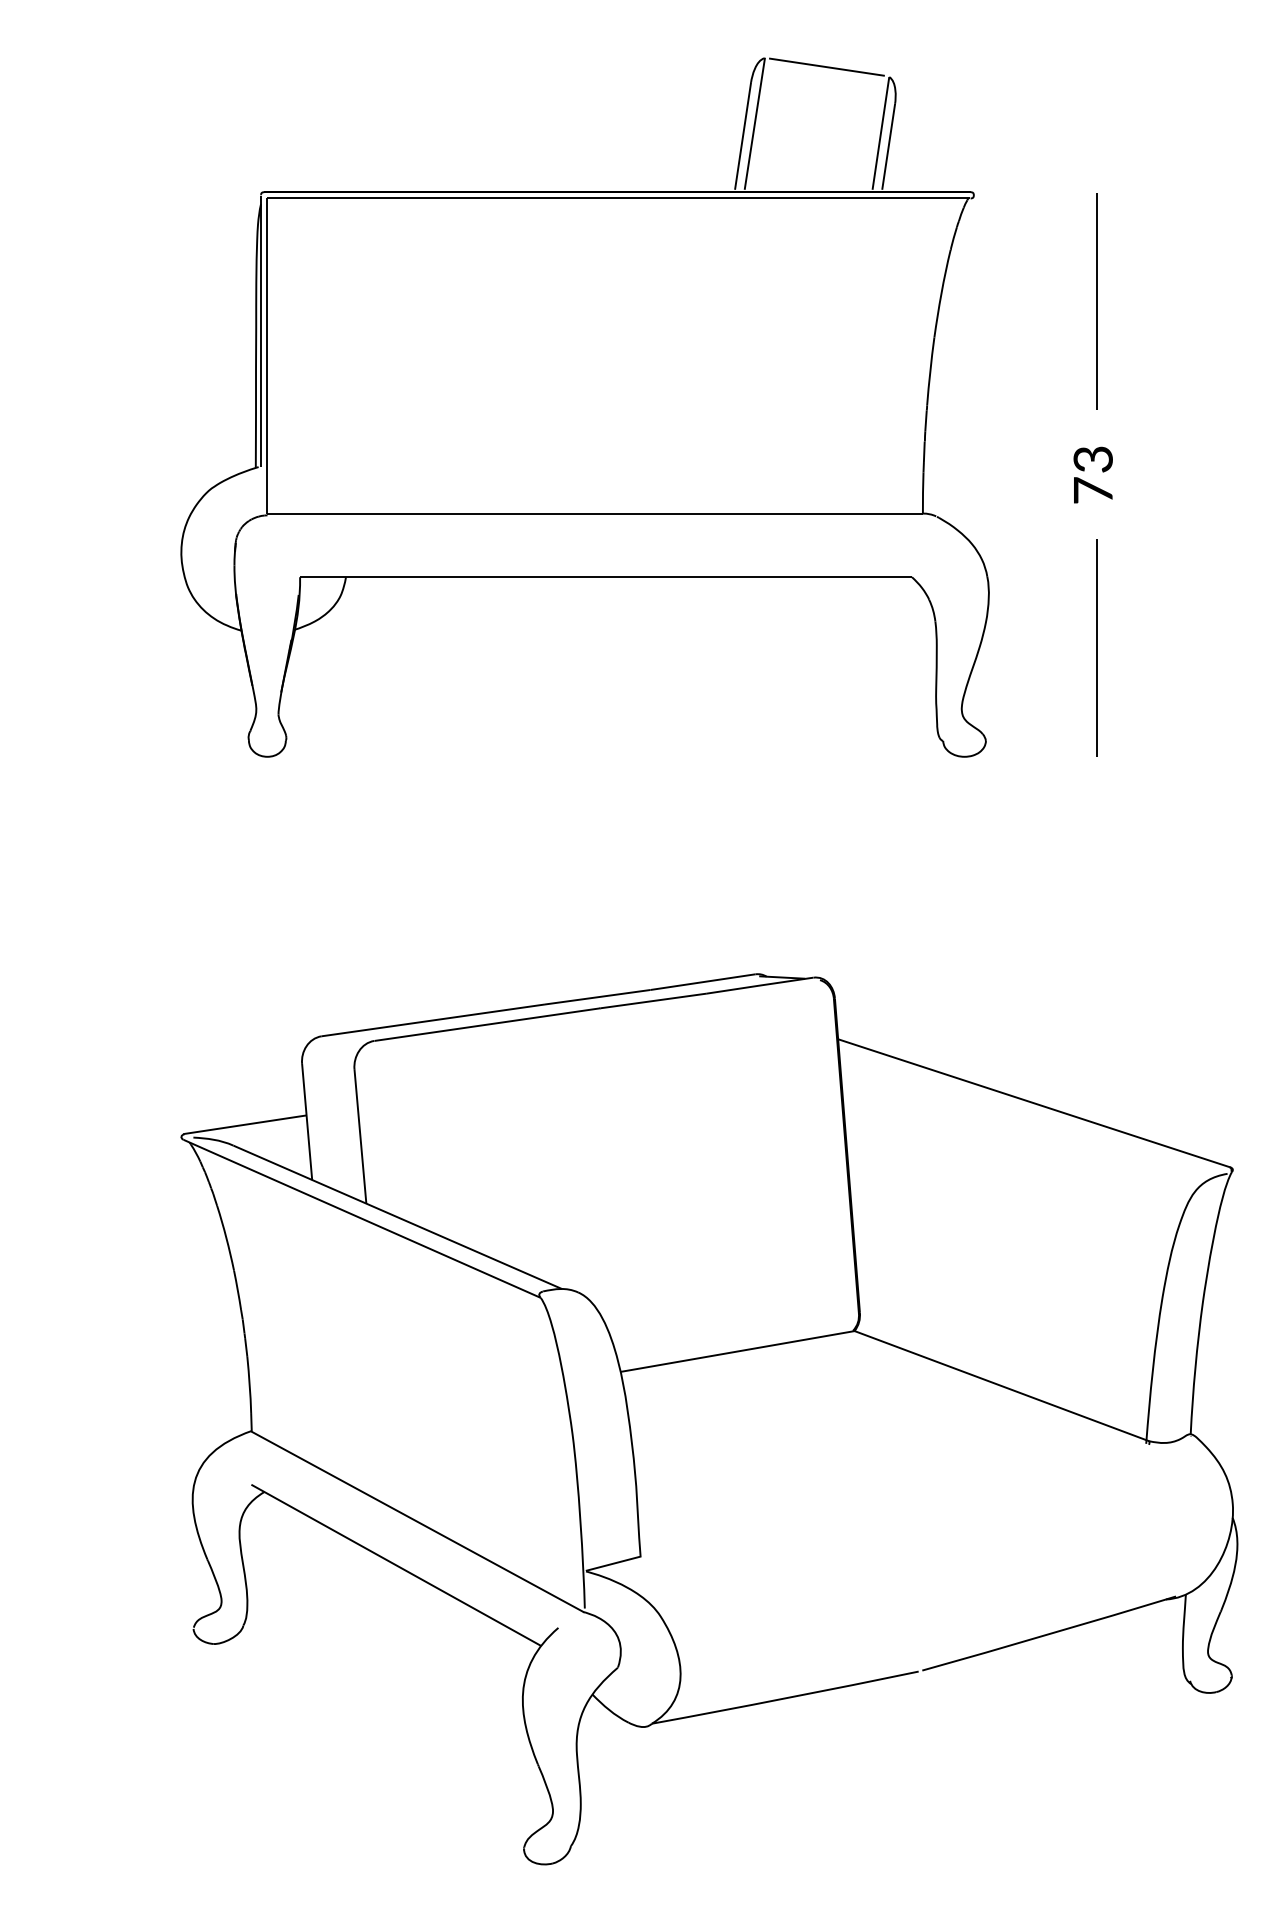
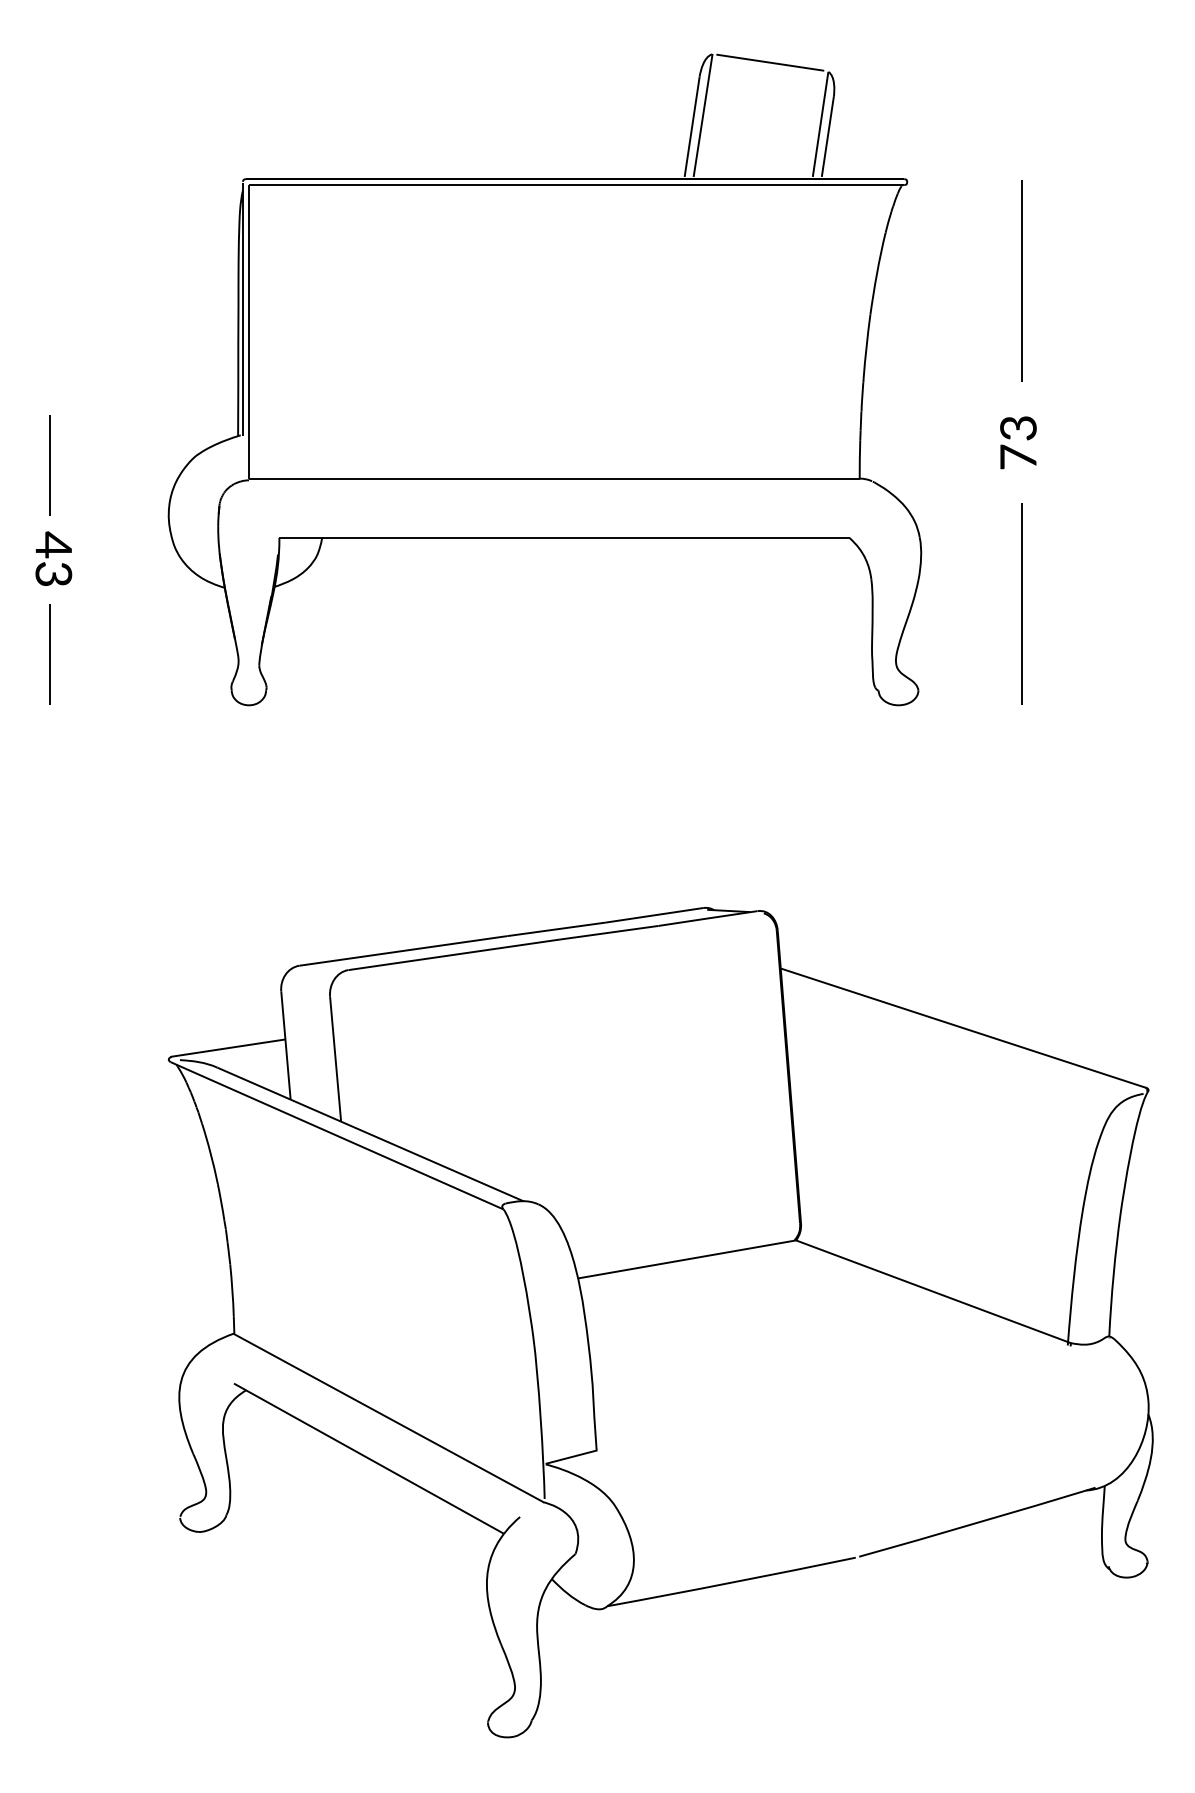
part: (57, 600) -> (53, 559), added

